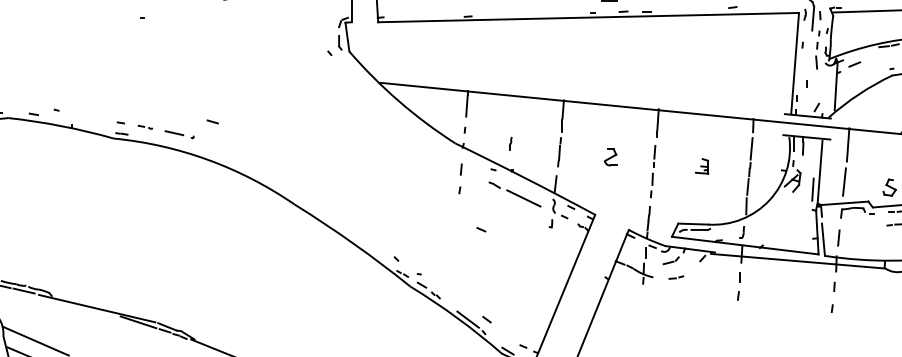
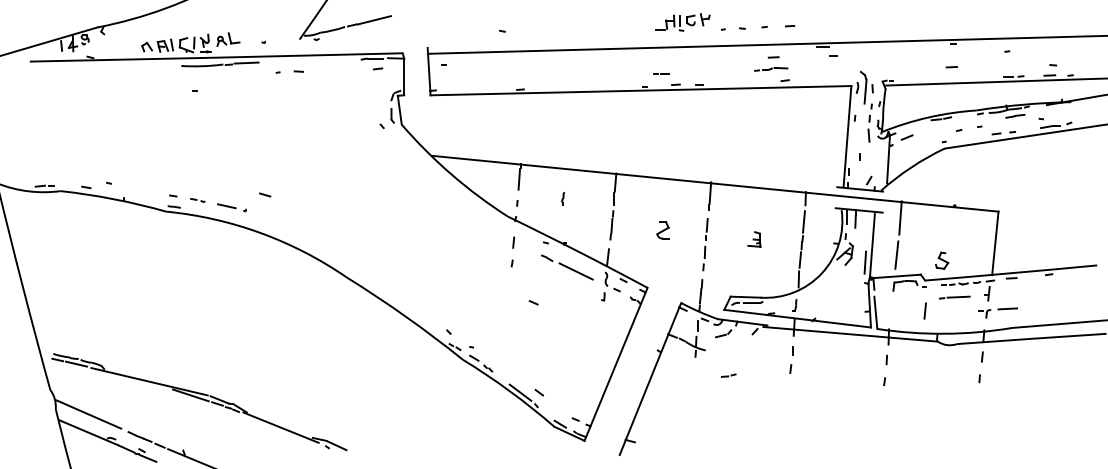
part: (510, 143) -> (562, 198), moved
line: (838, 237) -> (924, 310), moved
line: (676, 277) -> (728, 375), moved

